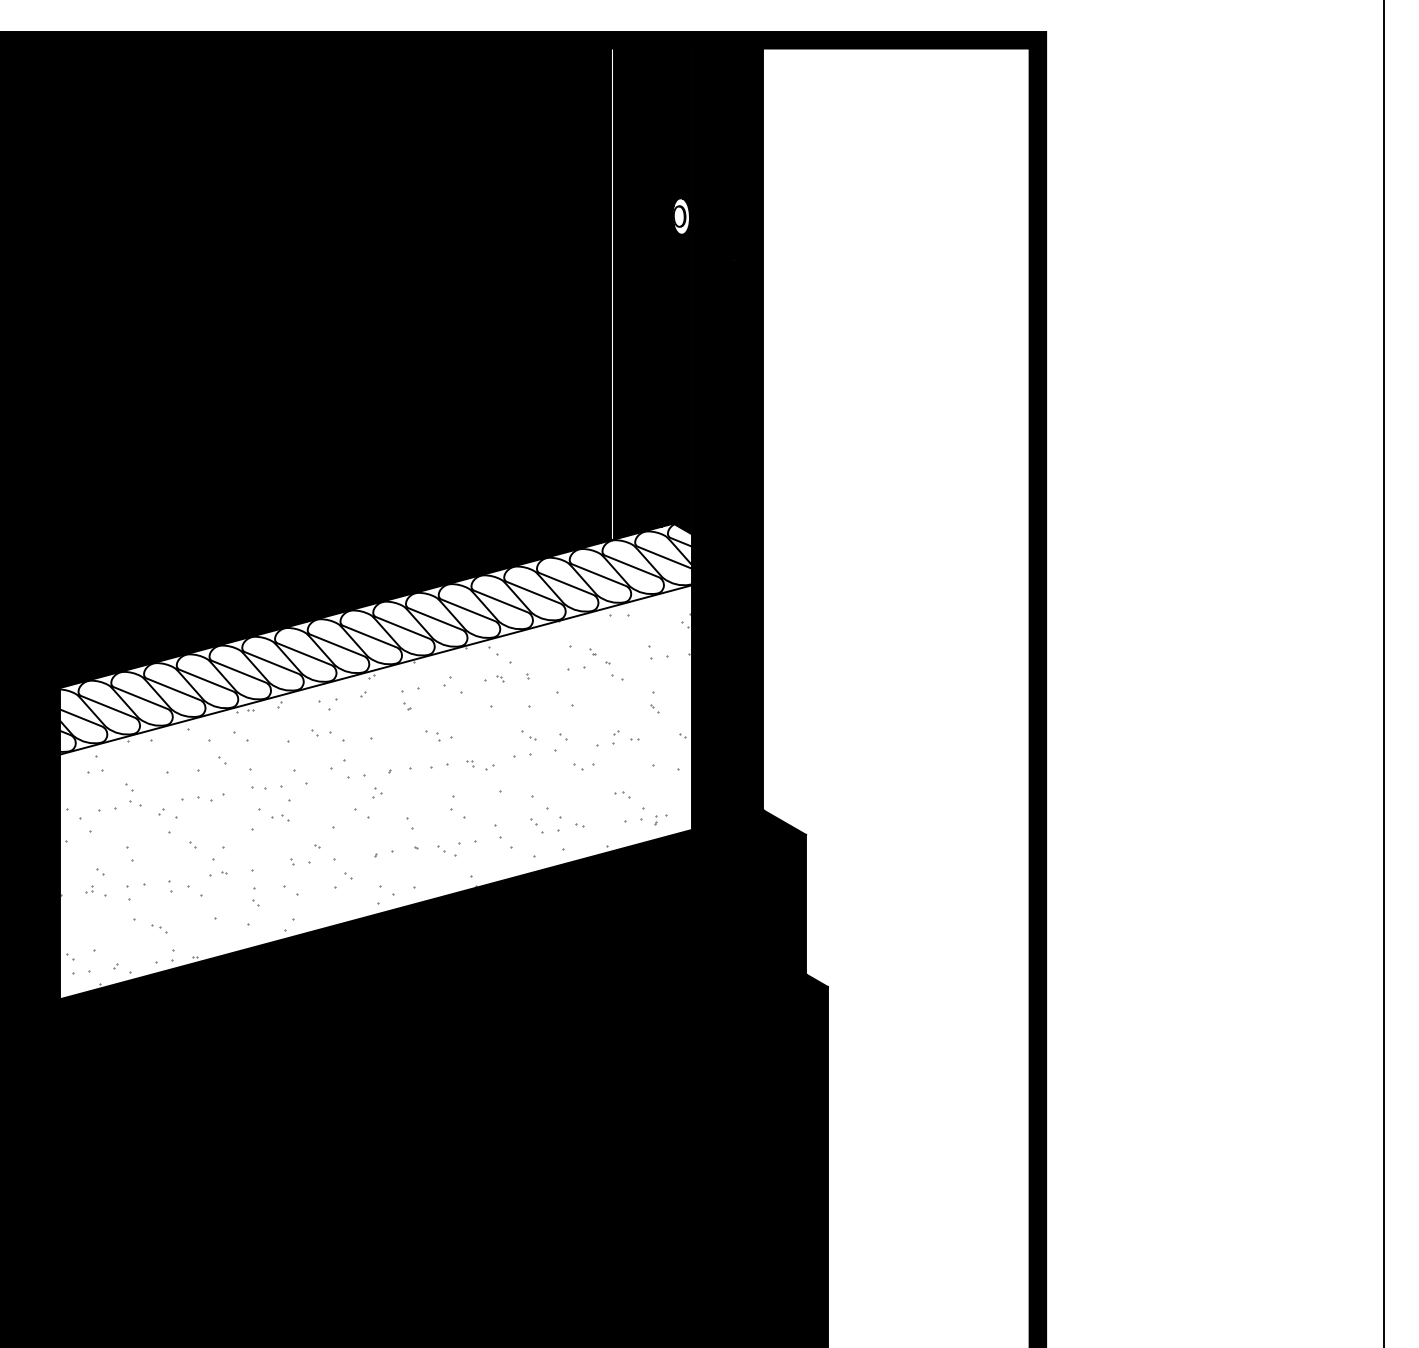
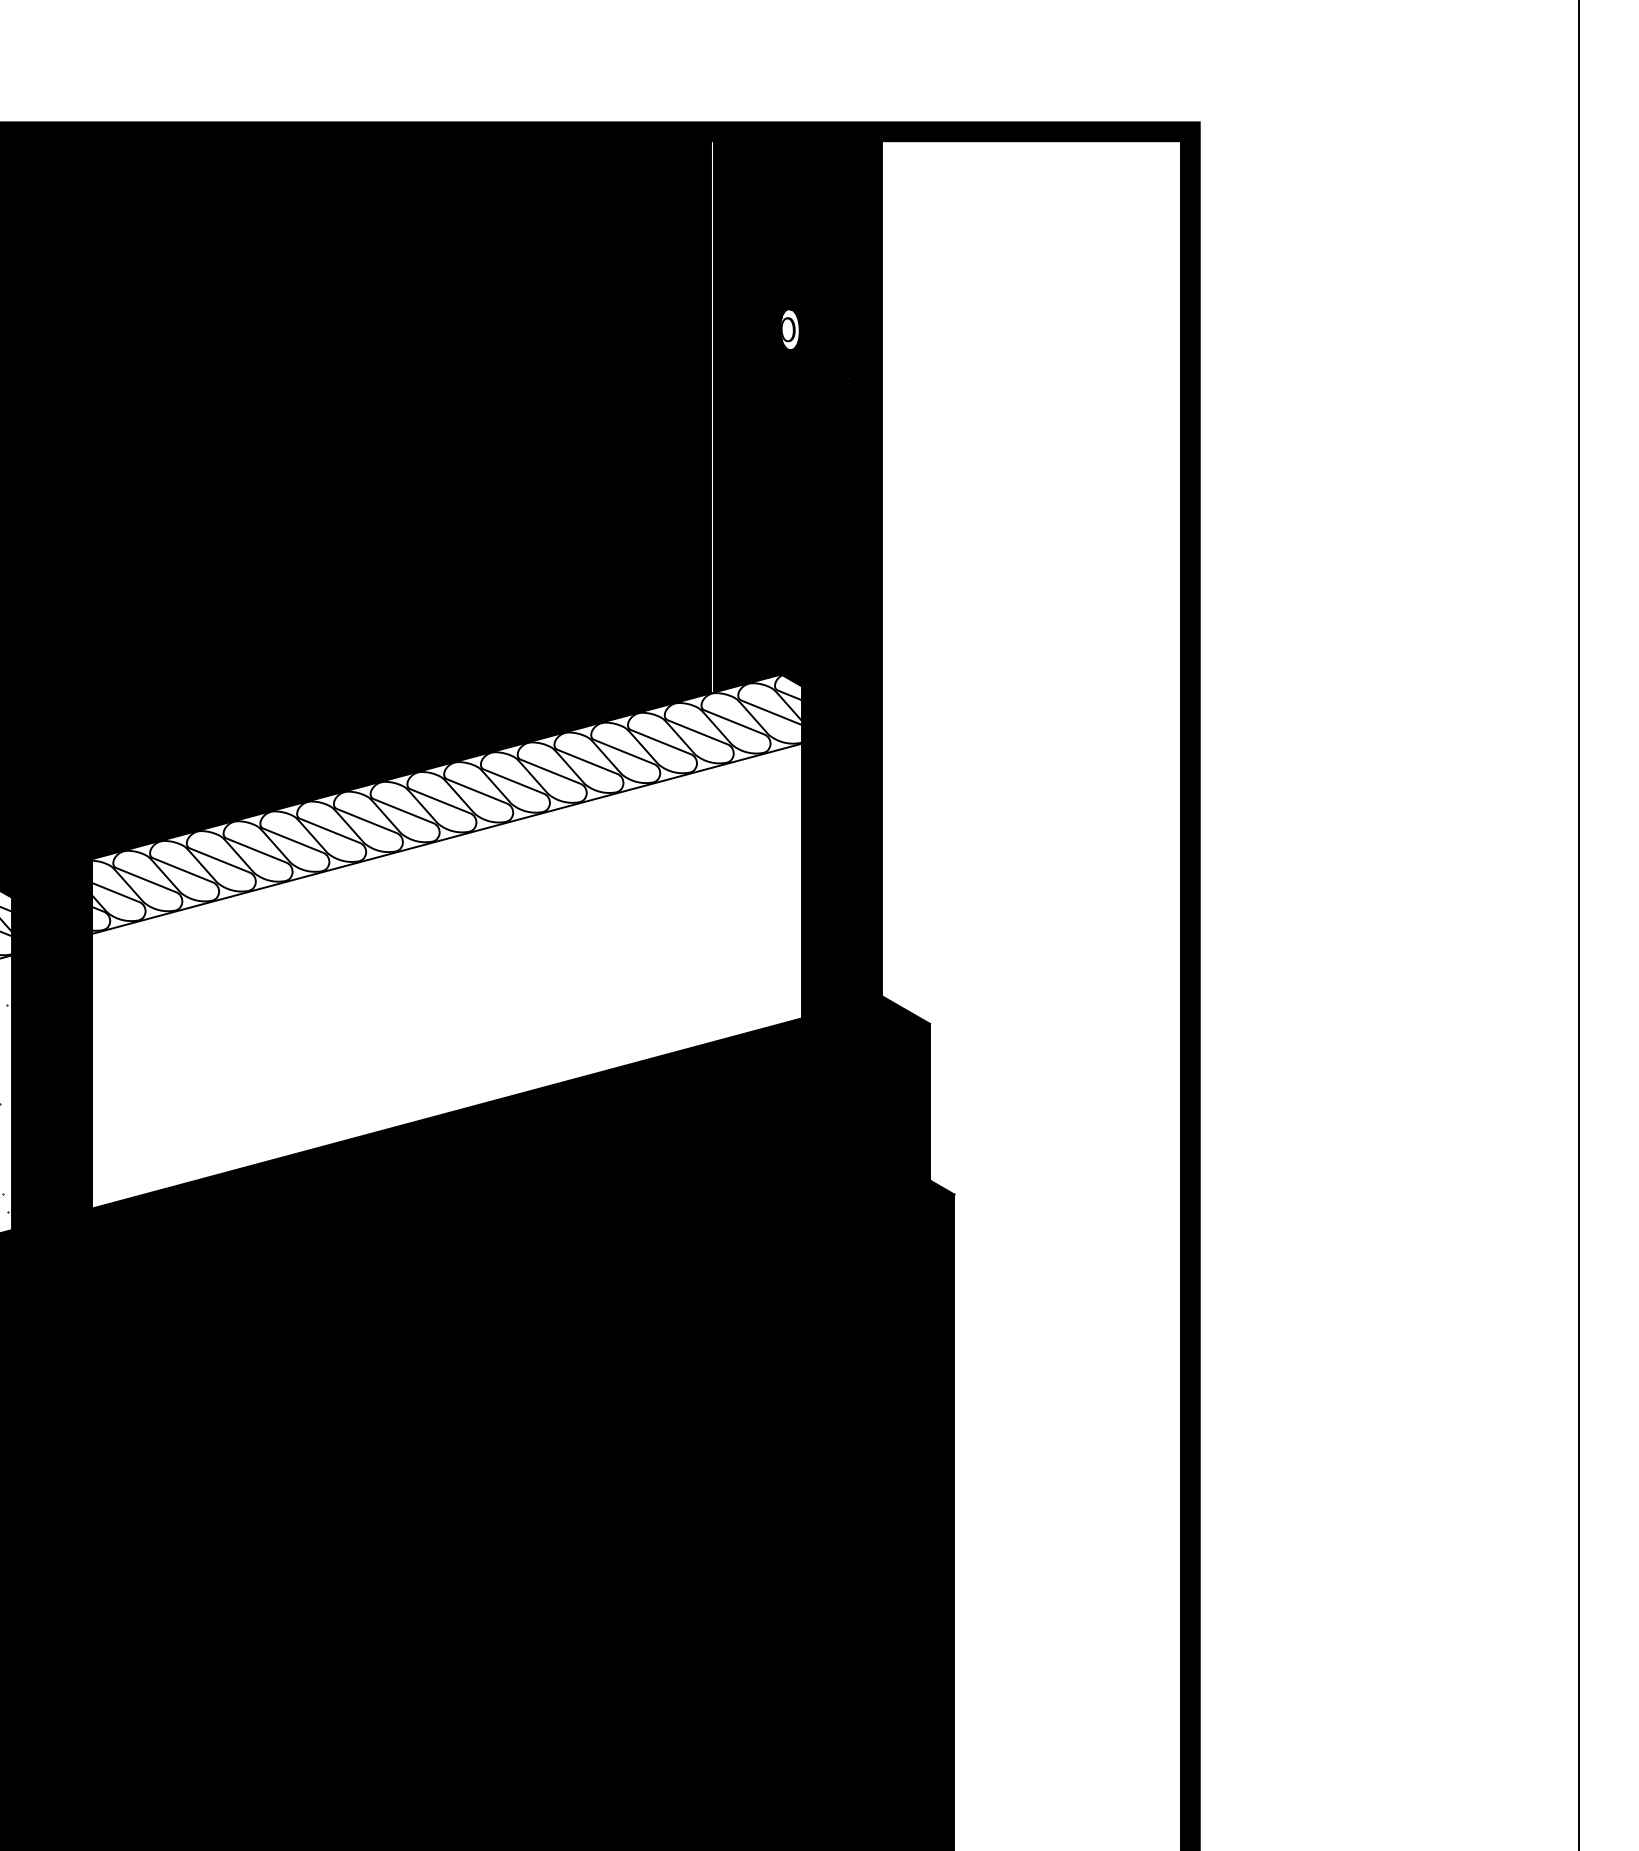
hatch: (375, 798) -> (446, 983), removed

